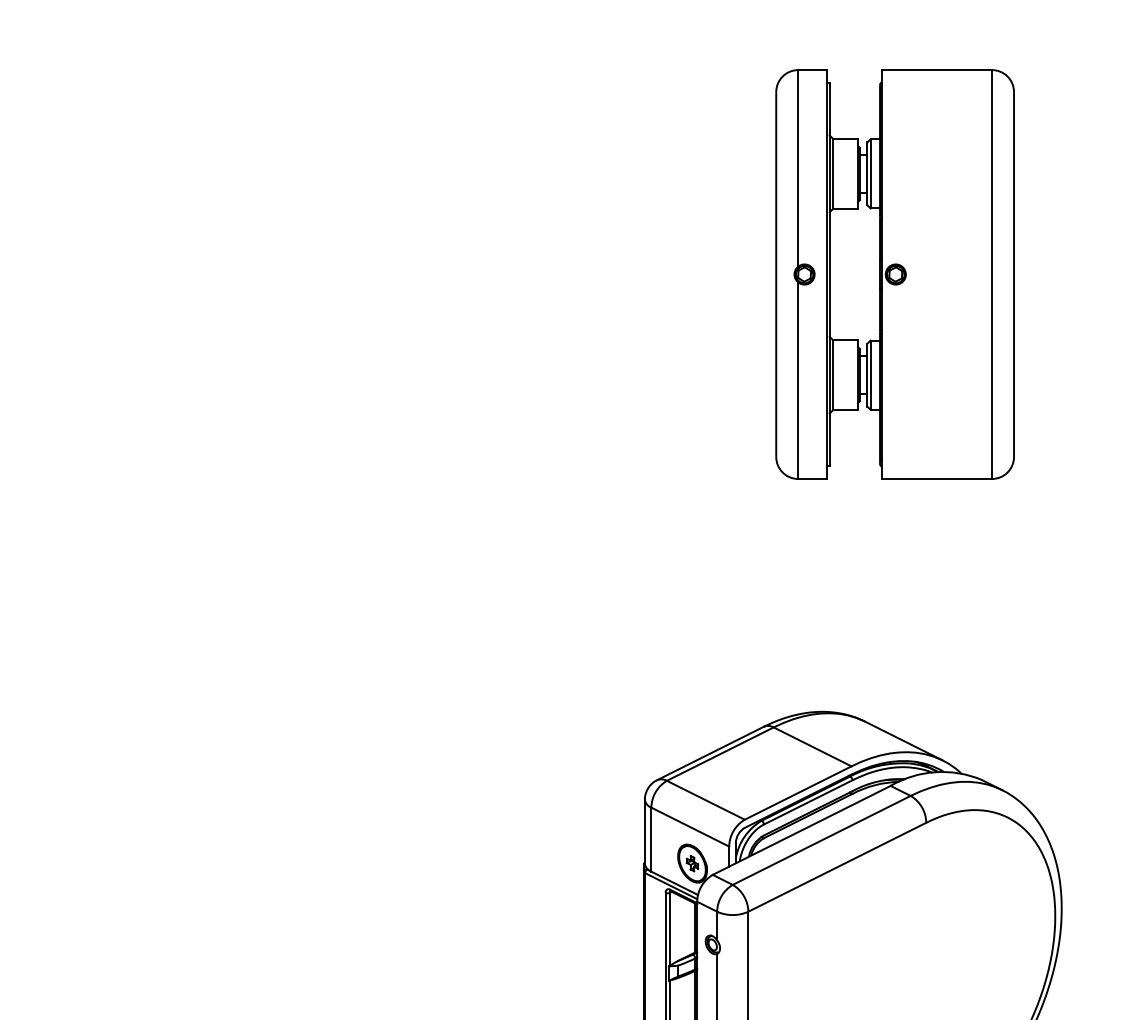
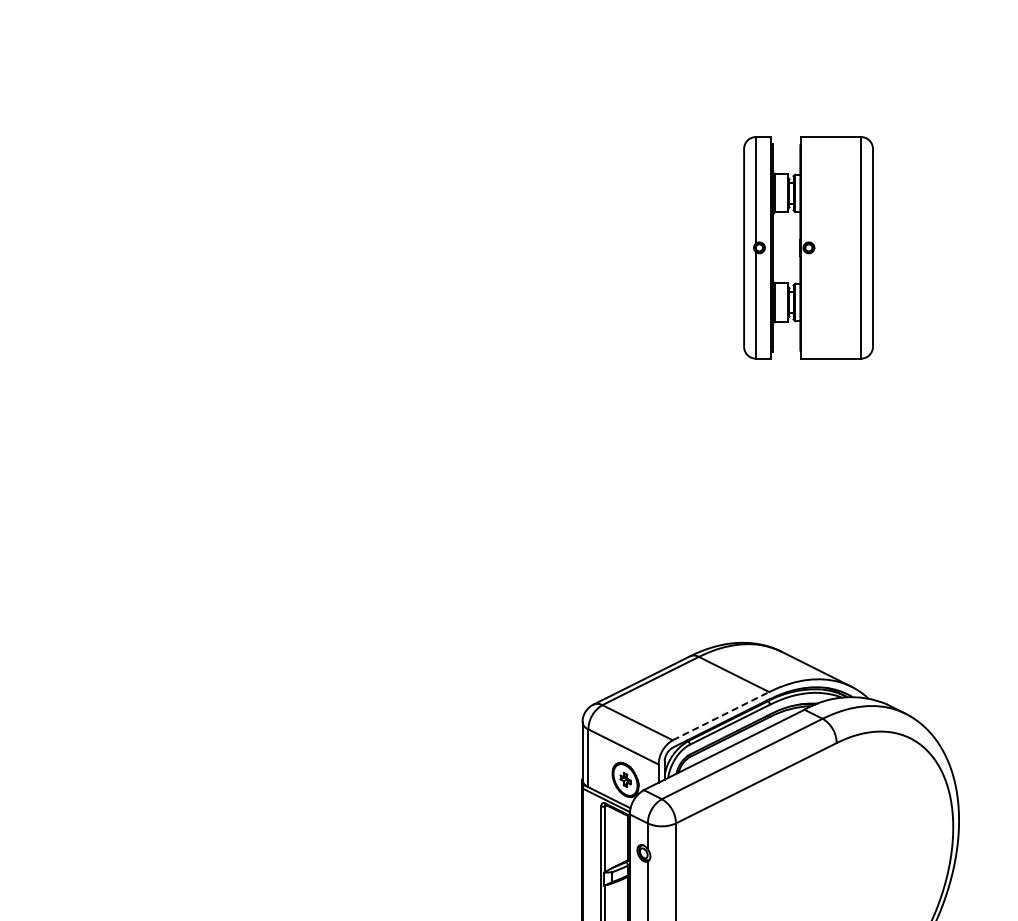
part: (895, 274) -> (808, 247), size x0.6
line: (797, 793) -> (720, 716), solid -> dashed

